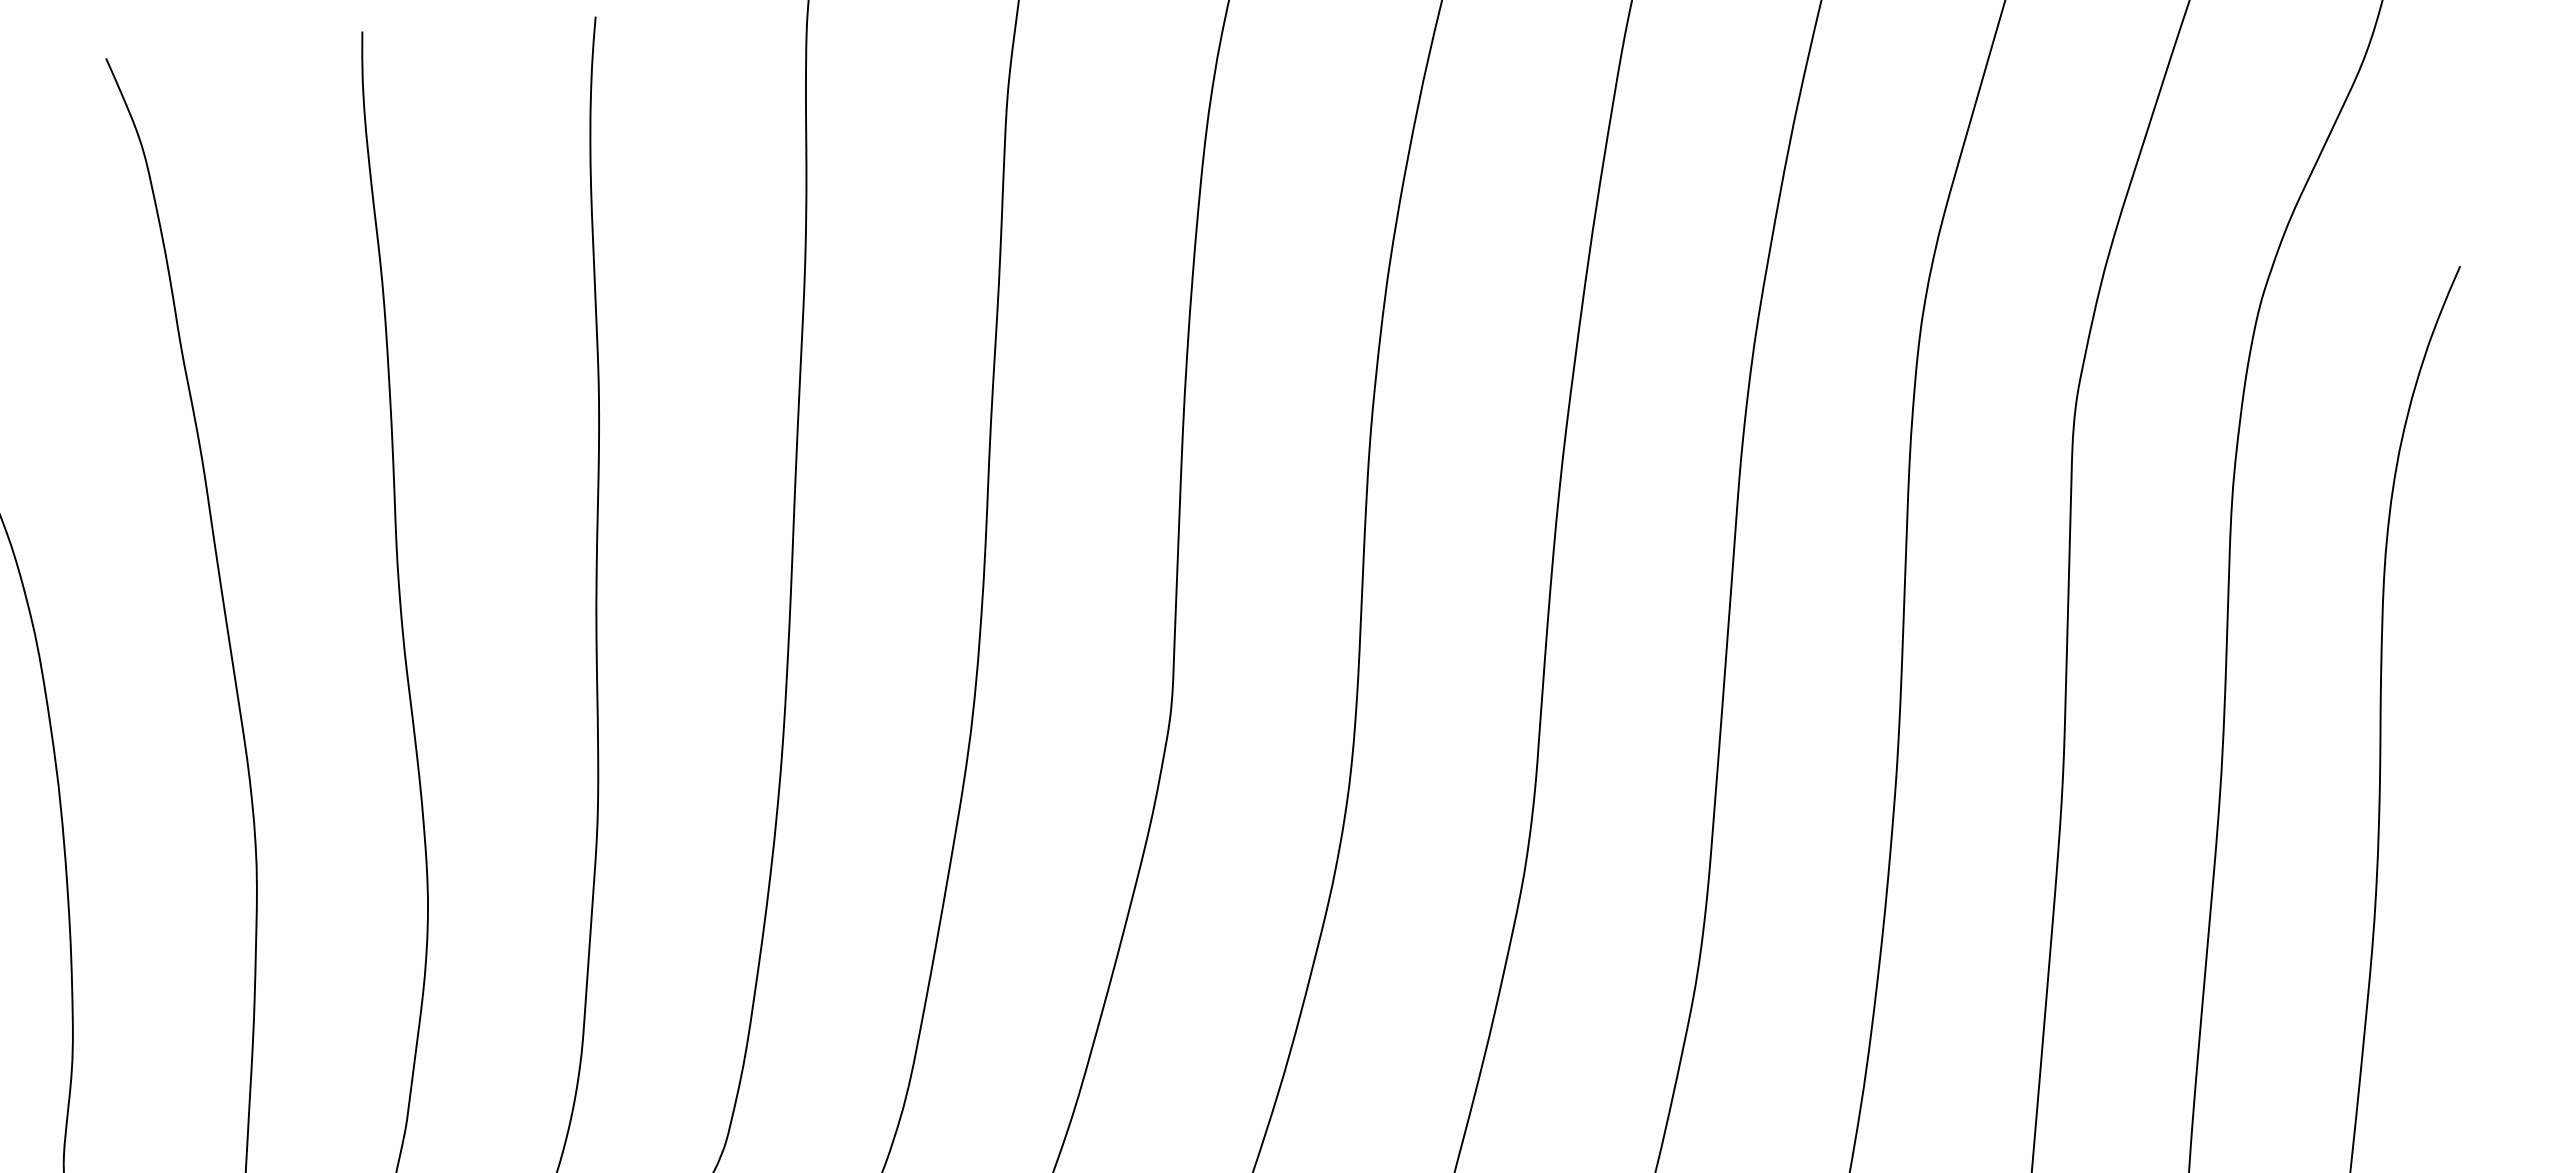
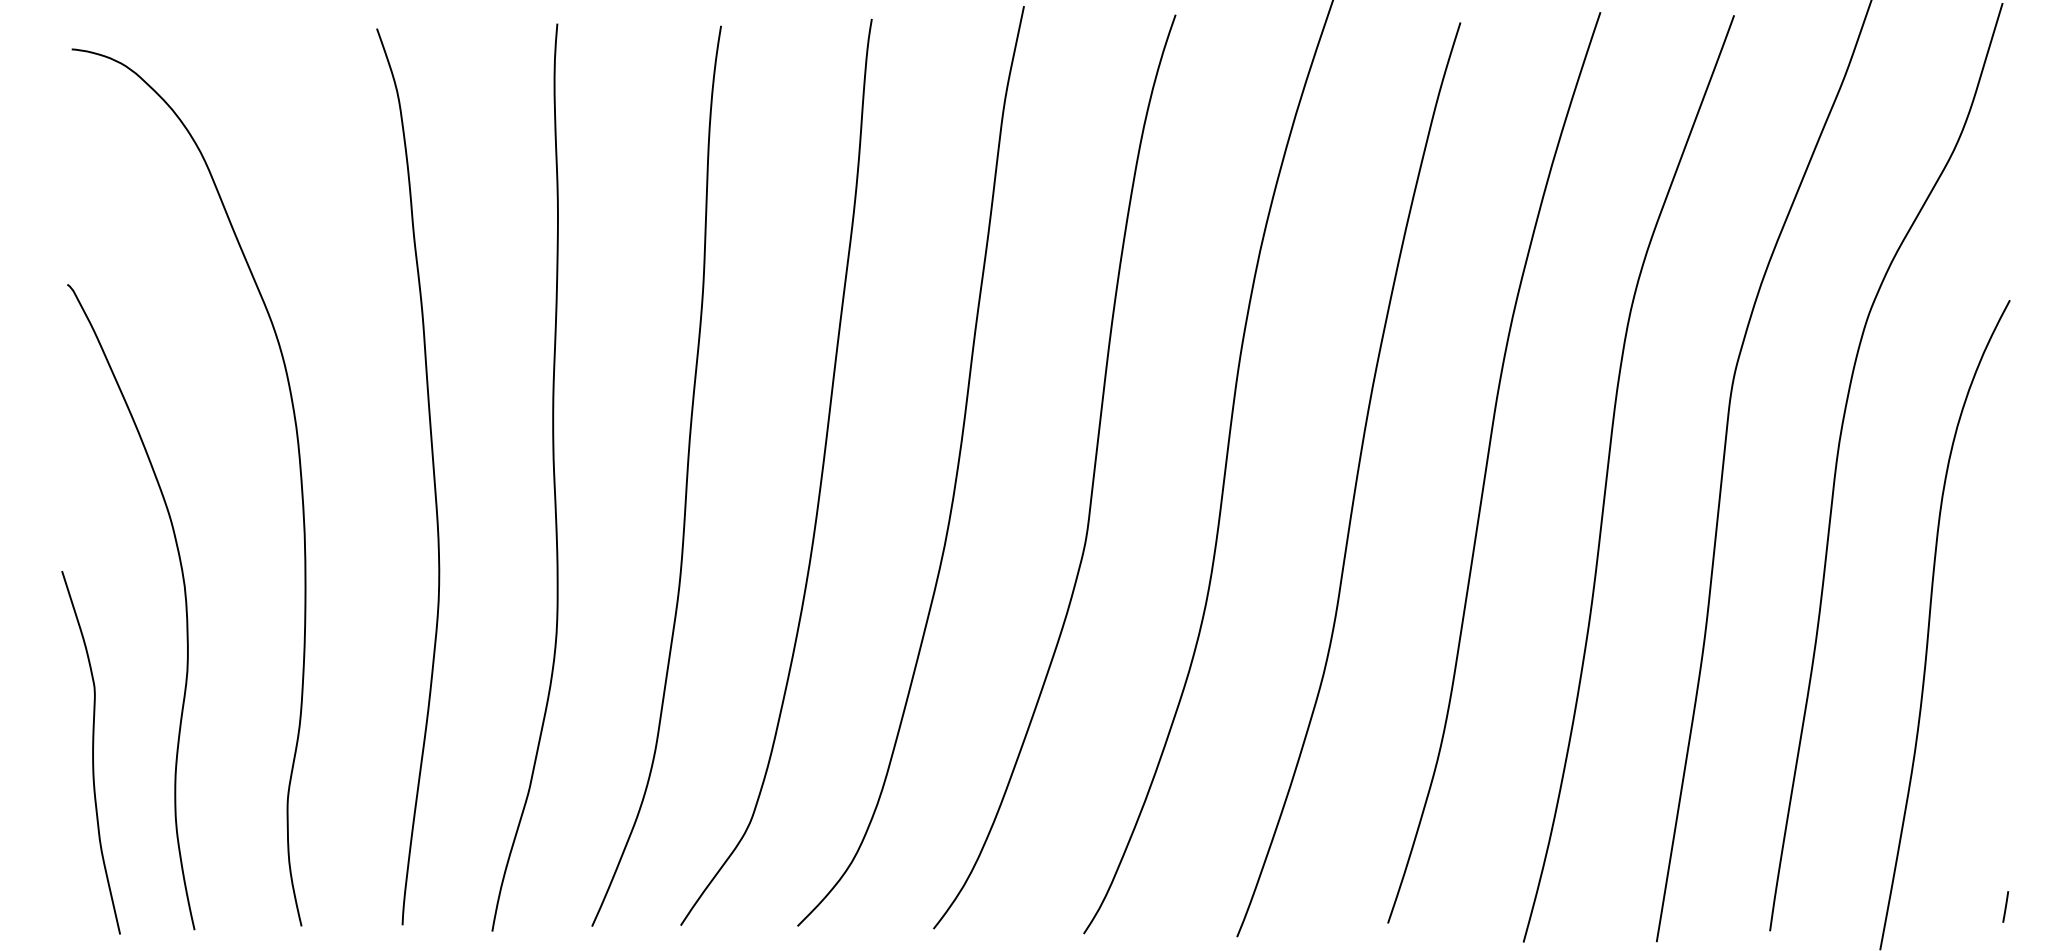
line: (2520, 1129) -> (2005, 906), added

